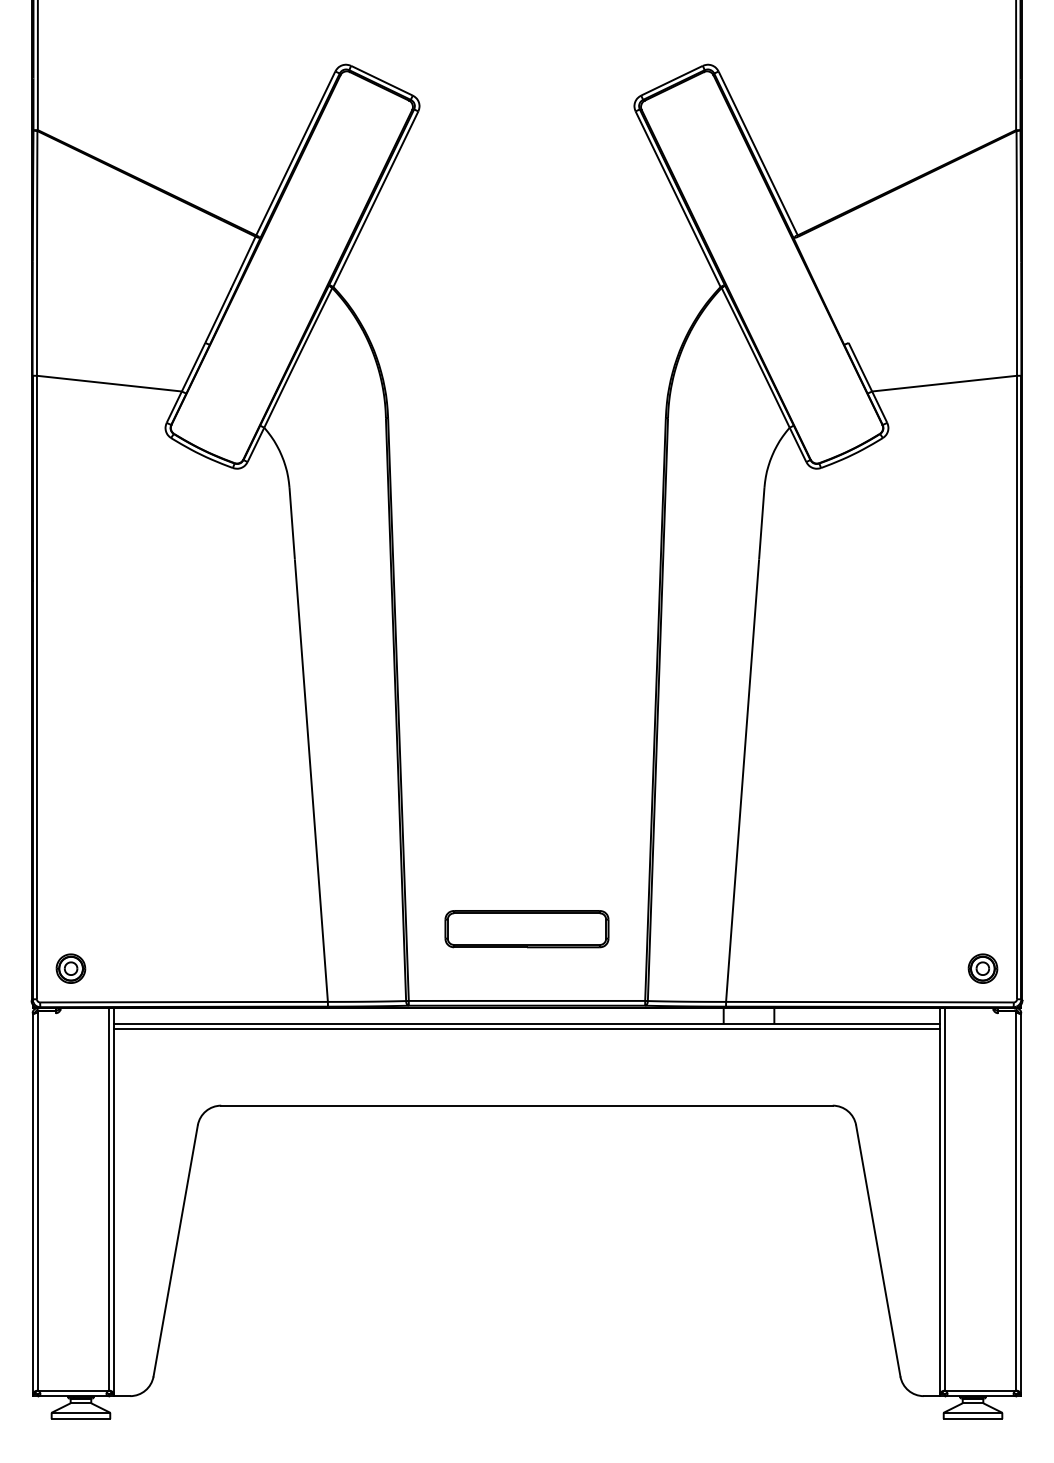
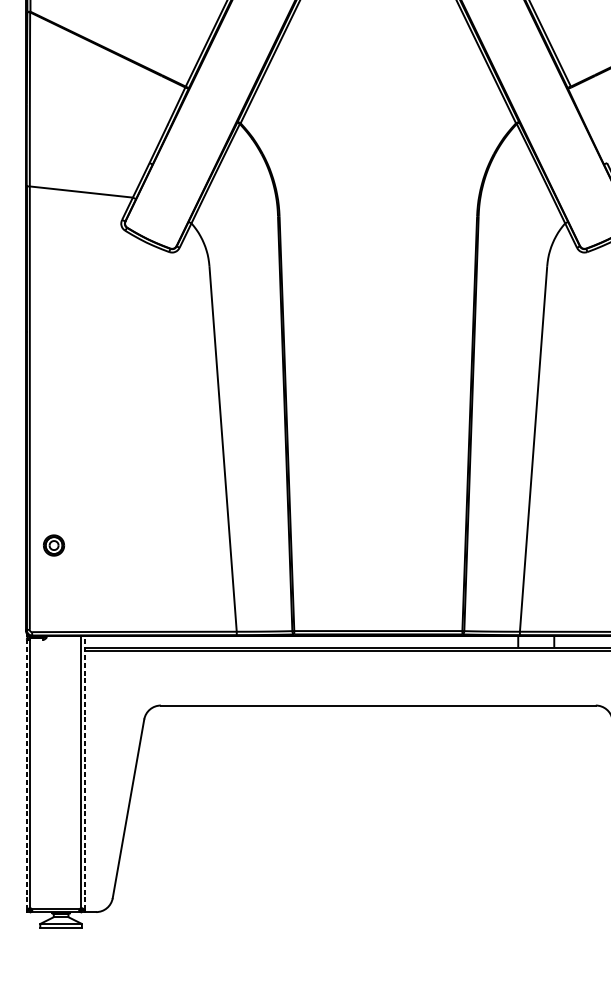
part: (526, 929) -> (377, 580), removed
part: (70, 968) -> (53, 545), moved
line: (114, 1200) -> (84, 772), solid -> dashed
line: (32, 1202) -> (26, 774), solid -> dashed

